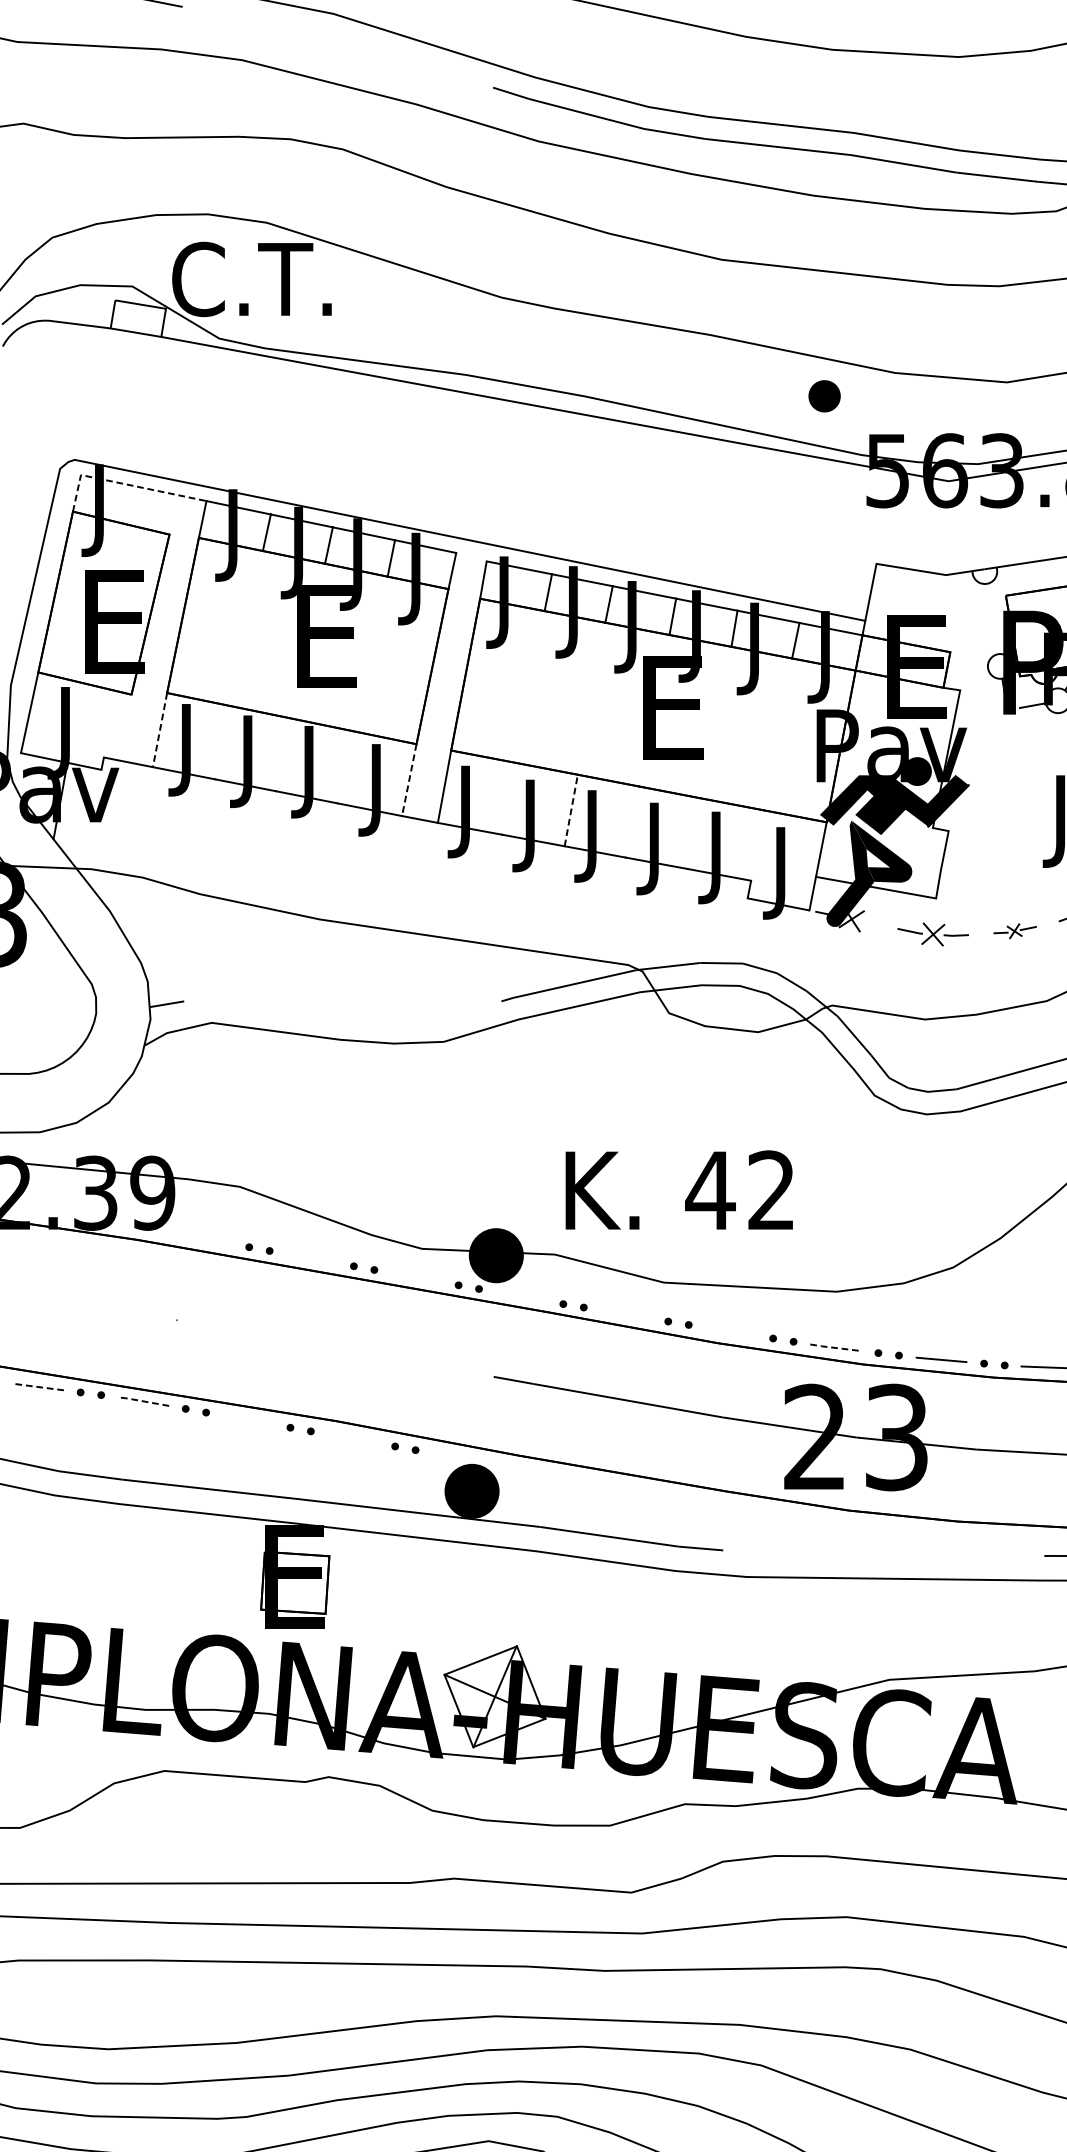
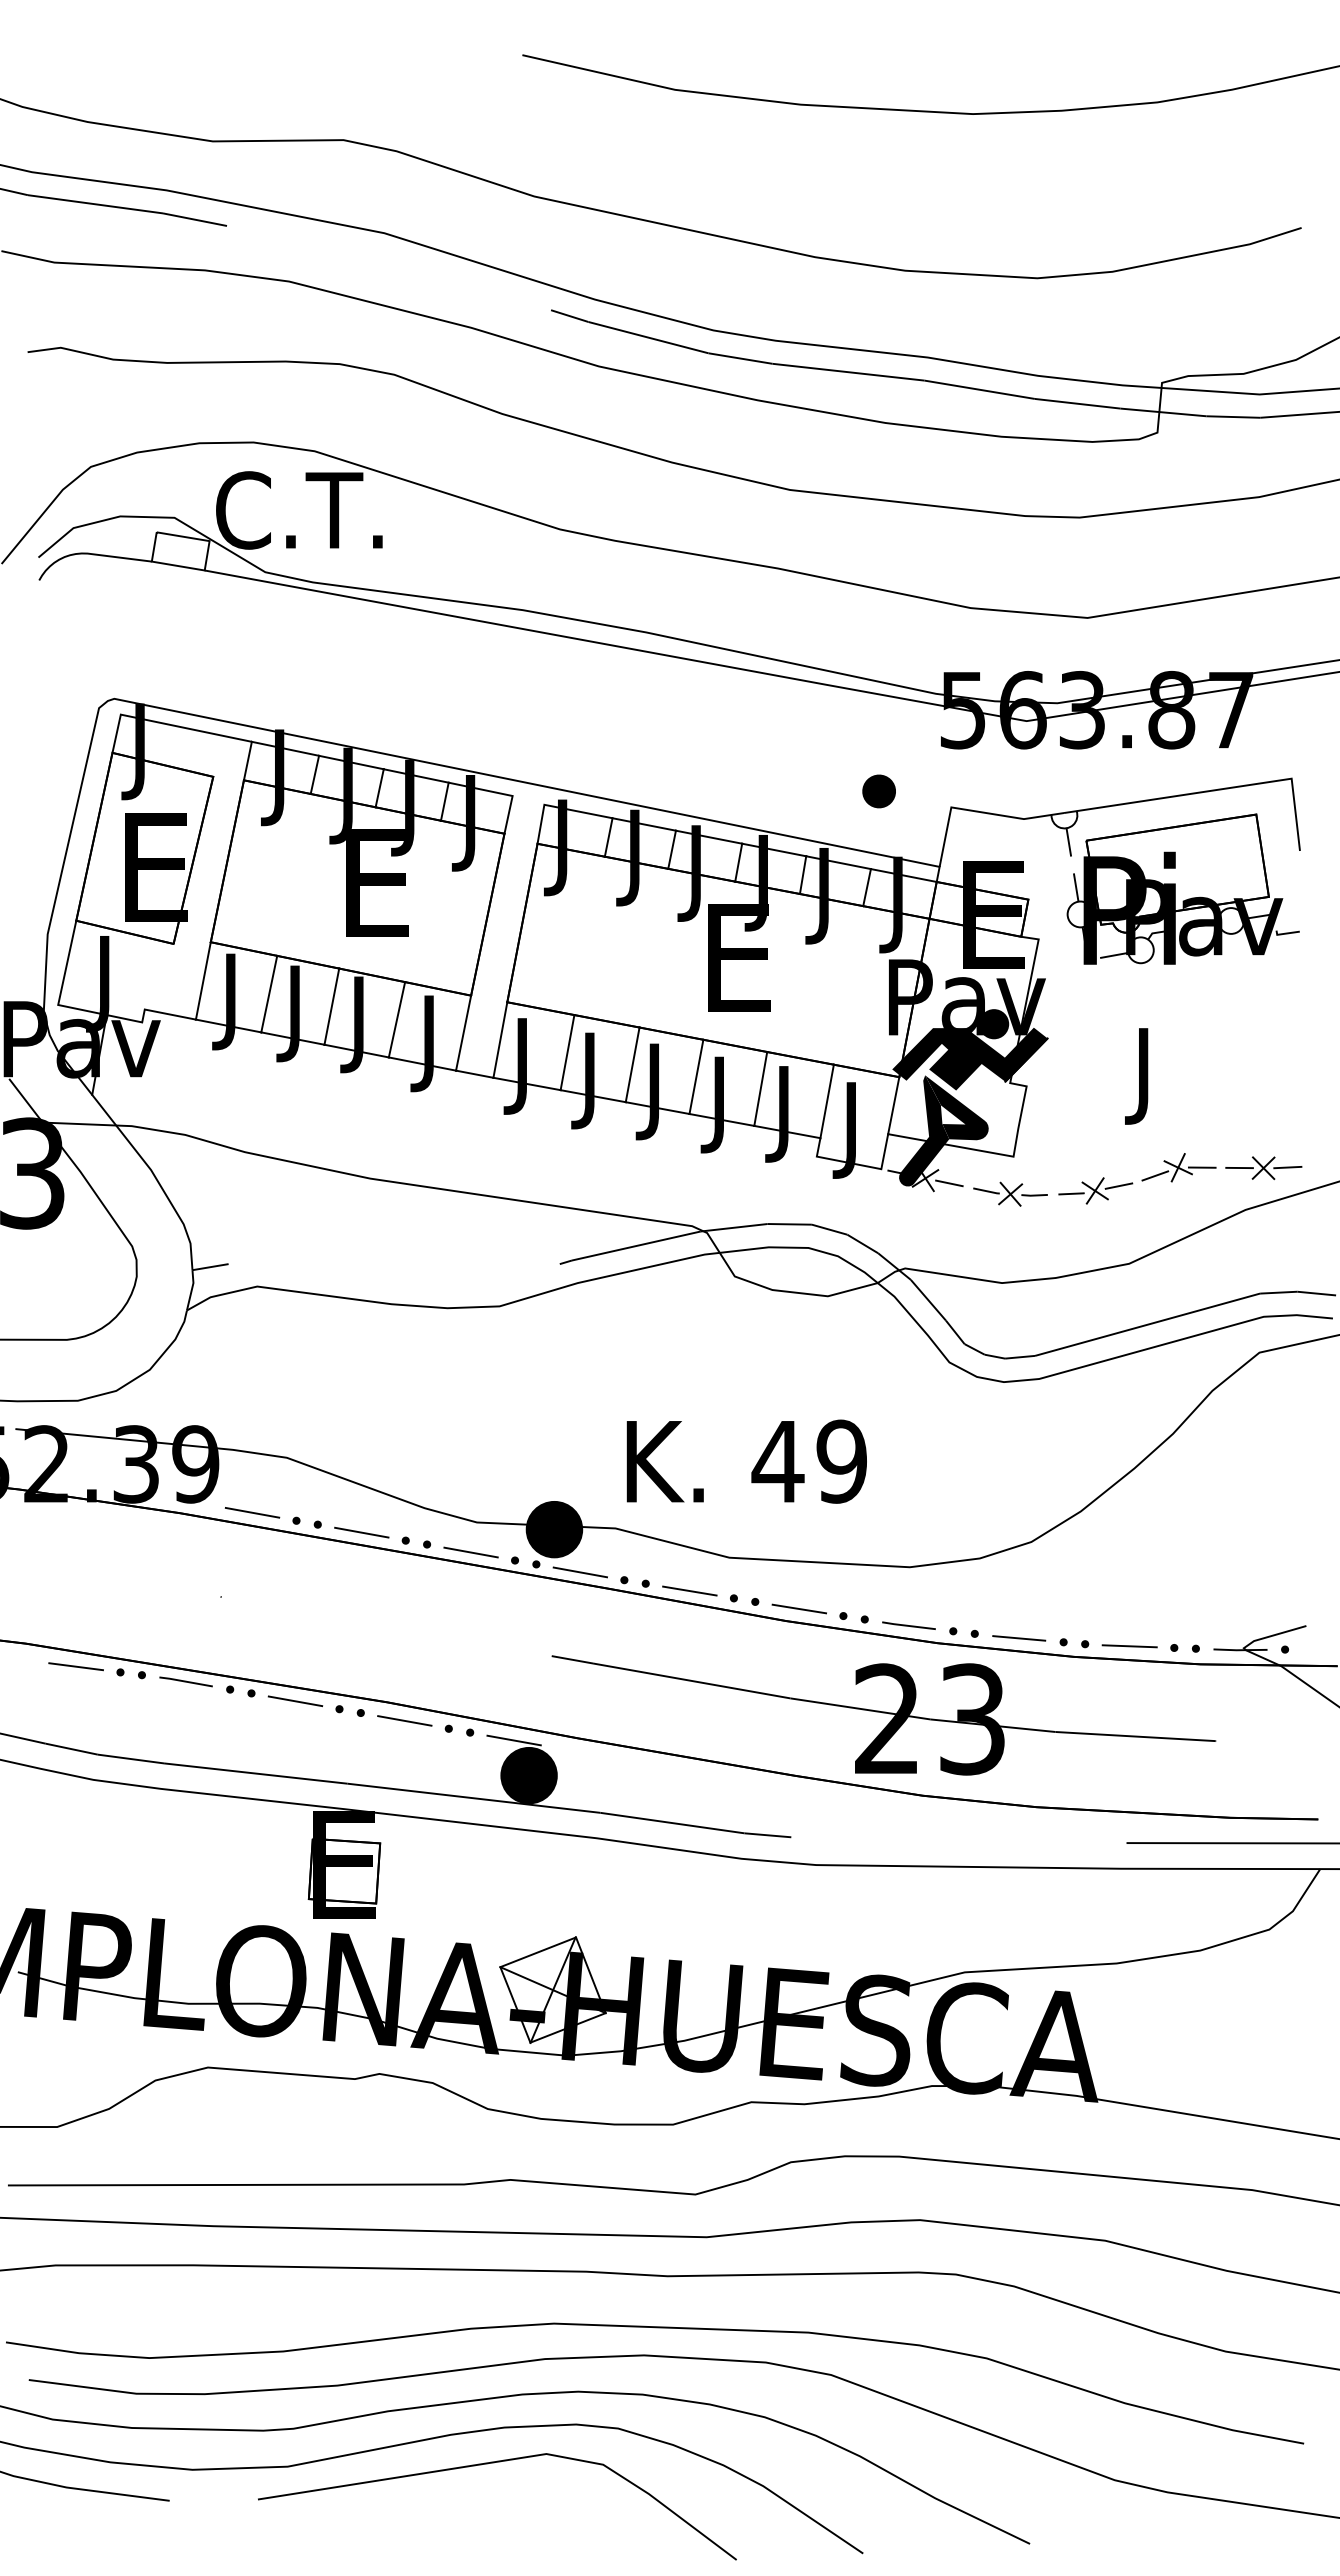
part: (823, 396) -> (878, 791), moved
line: (124, 484) -> (166, 724), dashed -> solid
line: (988, 596) -> (1068, 841), added
line: (996, 640) -> (1076, 887), added
line: (160, 730) -> (203, 981), dashed -> solid
line: (223, 742) -> (269, 993), added
line: (282, 754) -> (331, 1006), added
line: (345, 767) -> (396, 1019), added
line: (409, 780) -> (463, 1033), dashed -> solid
line: (508, 798) -> (567, 1052), added
line: (571, 810) -> (632, 1064), dashed -> solid
line: (632, 821) -> (696, 1076), added
line: (693, 833) -> (760, 1088), added
line: (756, 845) -> (826, 1101), added
line: (874, 924) -> (949, 1183), added
part: (1014, 930) -> (1095, 1190), size x1.67
text: (771, 1190) -> (841, 1461), 42 -> 49
line: (207, 1239) -> (252, 1512), added
line: (311, 1258) -> (361, 1532), added
line: (415, 1277) -> (470, 1552), added
line: (521, 1296) -> (580, 1572), added
line: (625, 1314) -> (689, 1590), added
line: (731, 1331) -> (799, 1608), added
line: (835, 1347) -> (908, 1625), dashed -> solid
line: (37, 1386) -> (75, 1666), dashed -> solid
line: (142, 1401) -> (185, 1681), dashed -> solid
line: (248, 1420) -> (295, 1701), added
line: (352, 1438) -> (404, 1720), added
line: (457, 1457) -> (513, 1740), added

